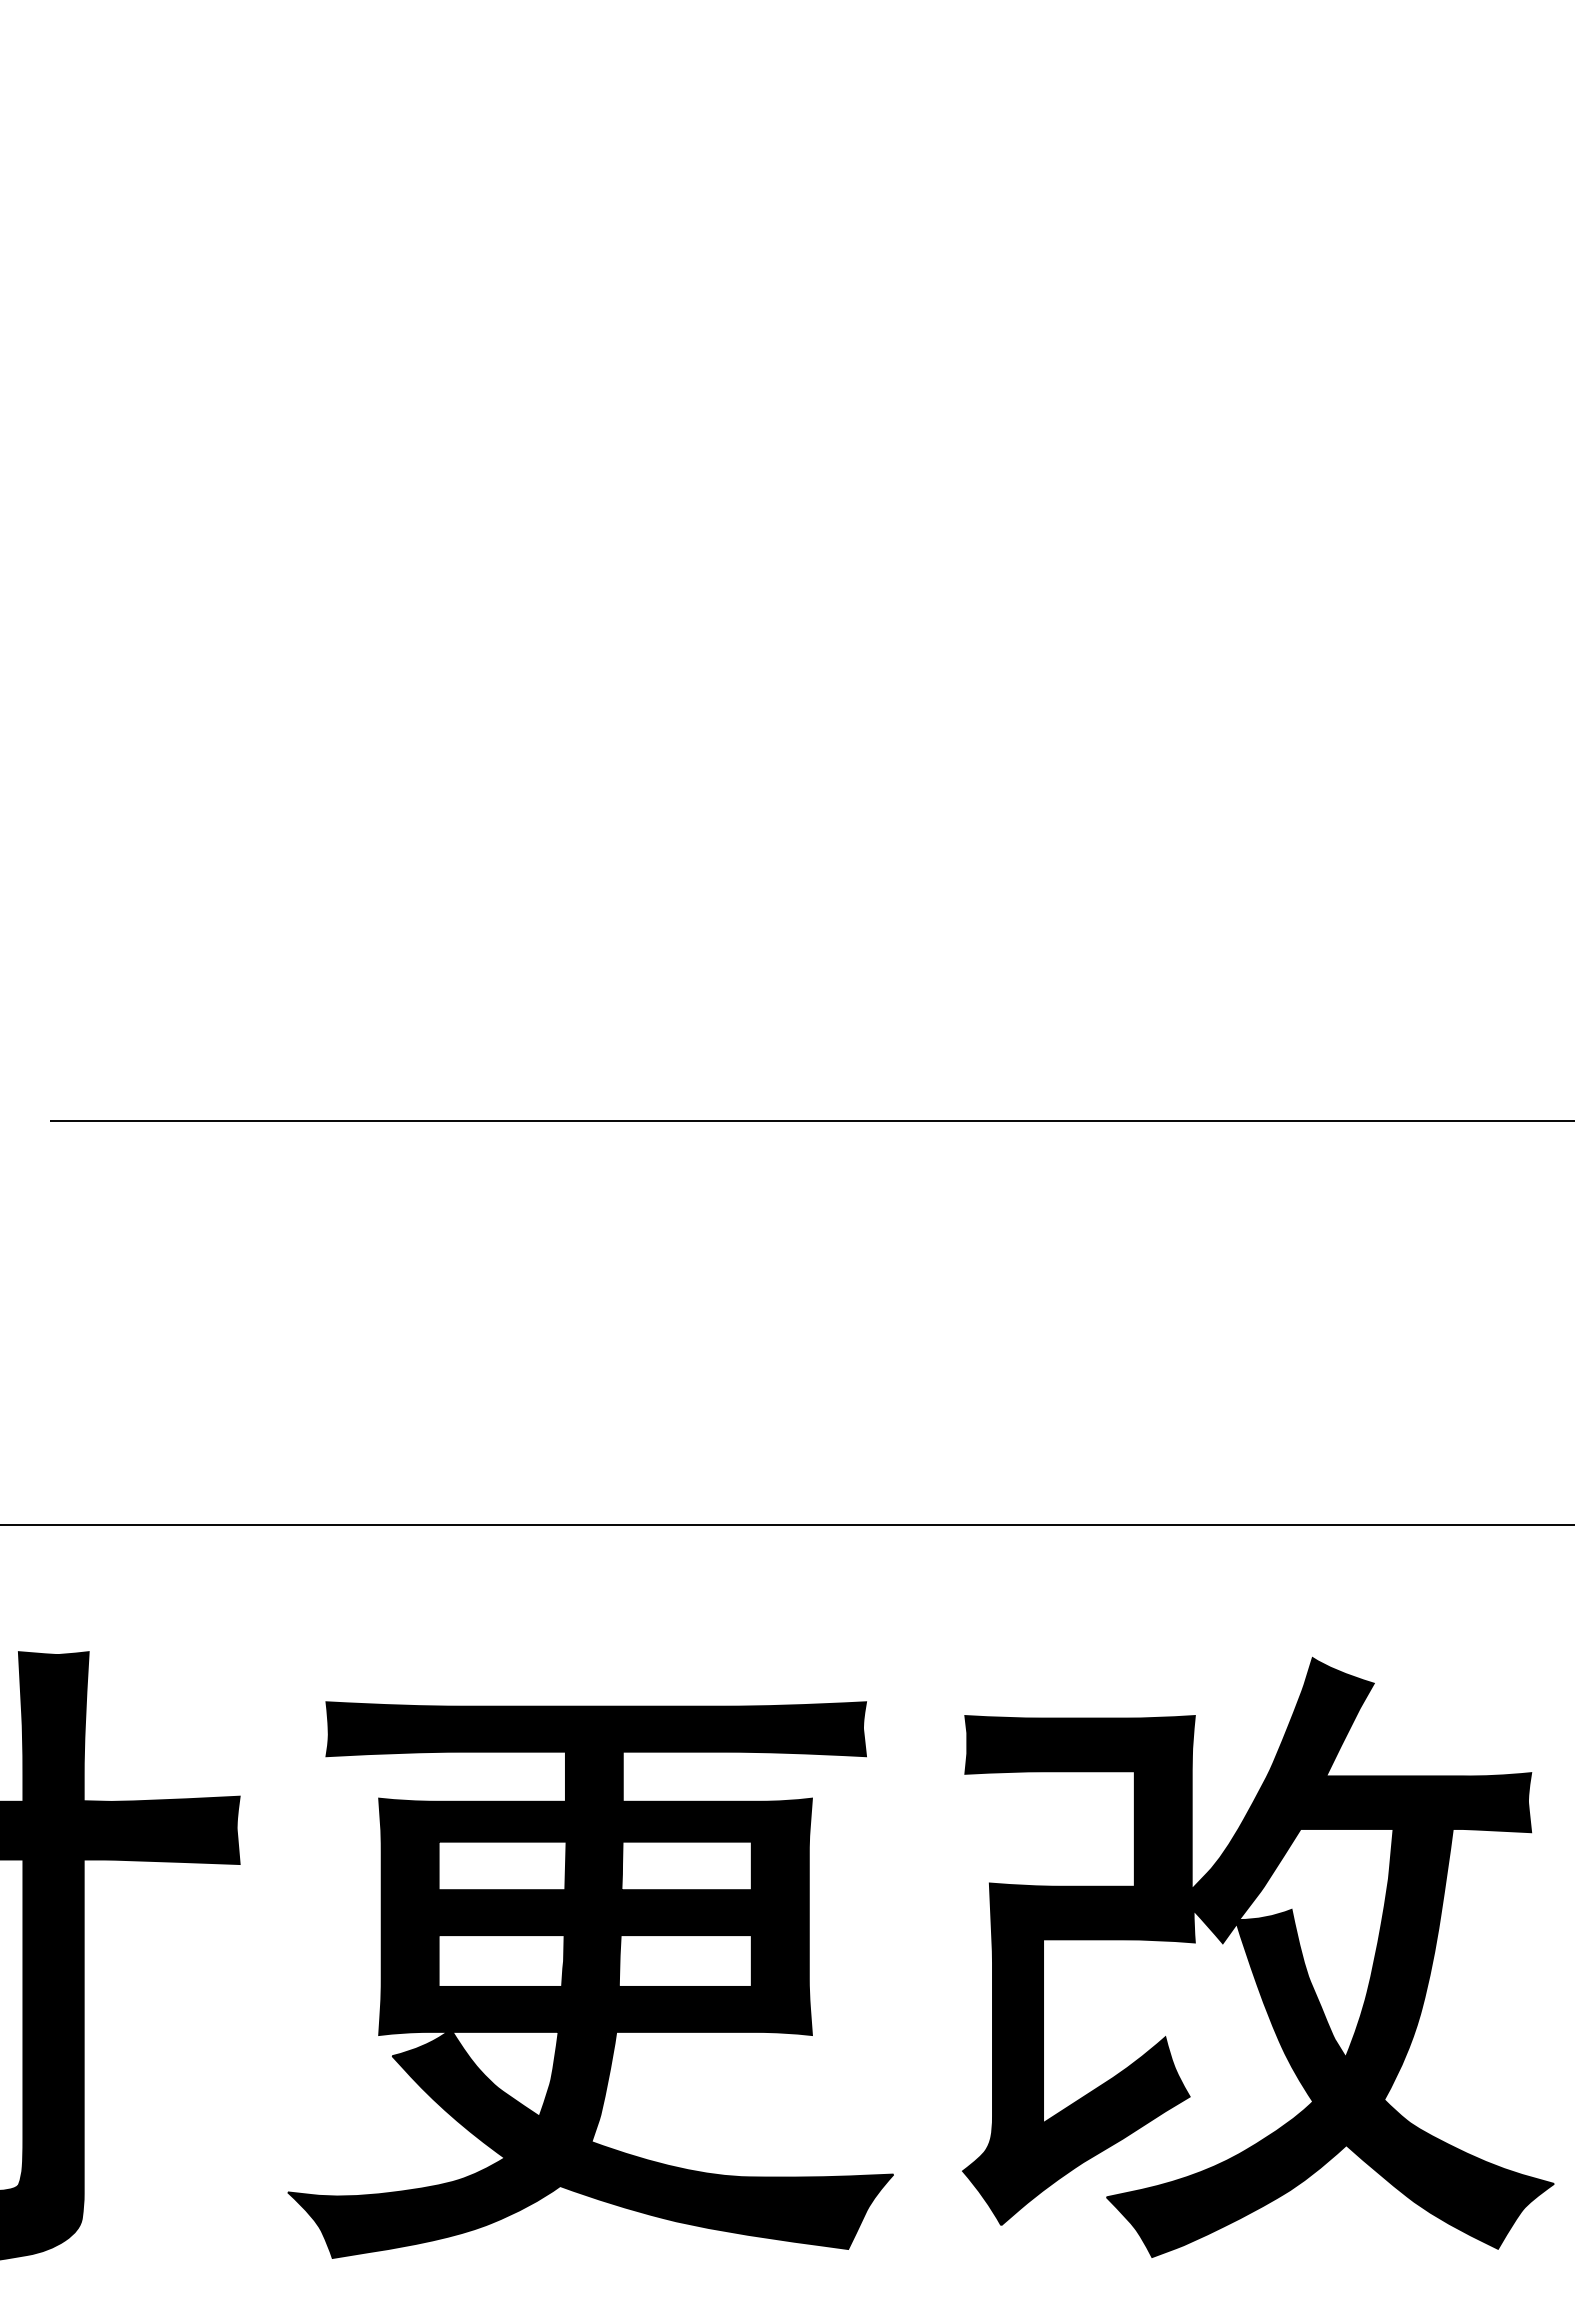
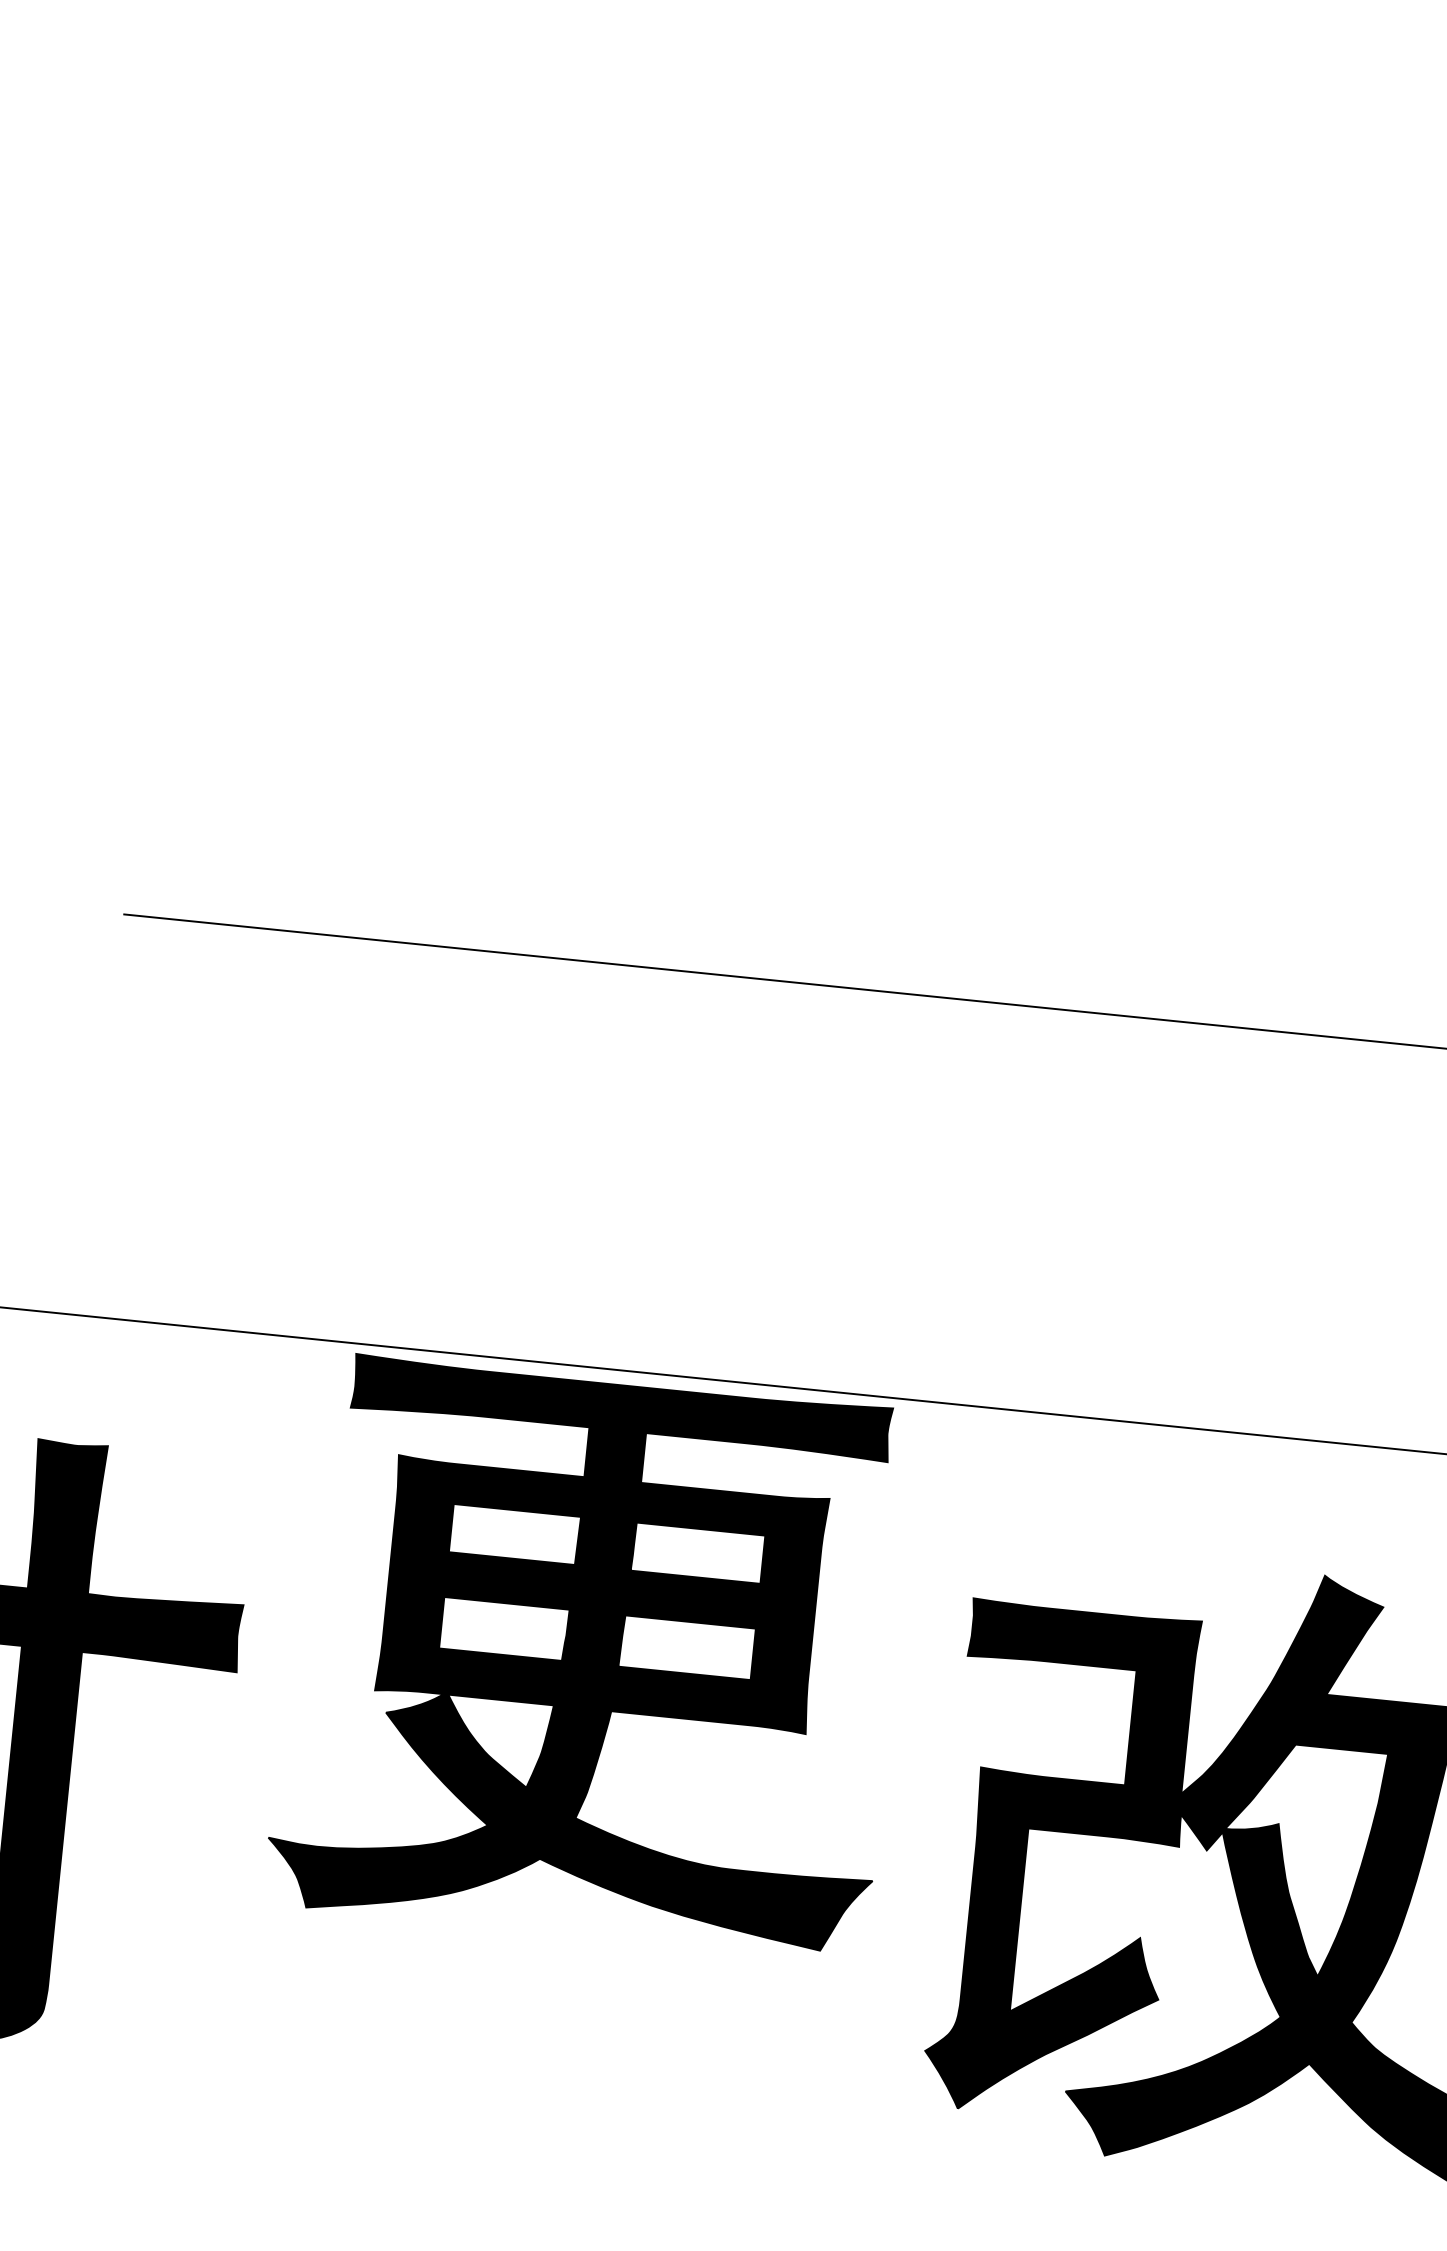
part: (590, 1979) -> (590, 1656), moved

